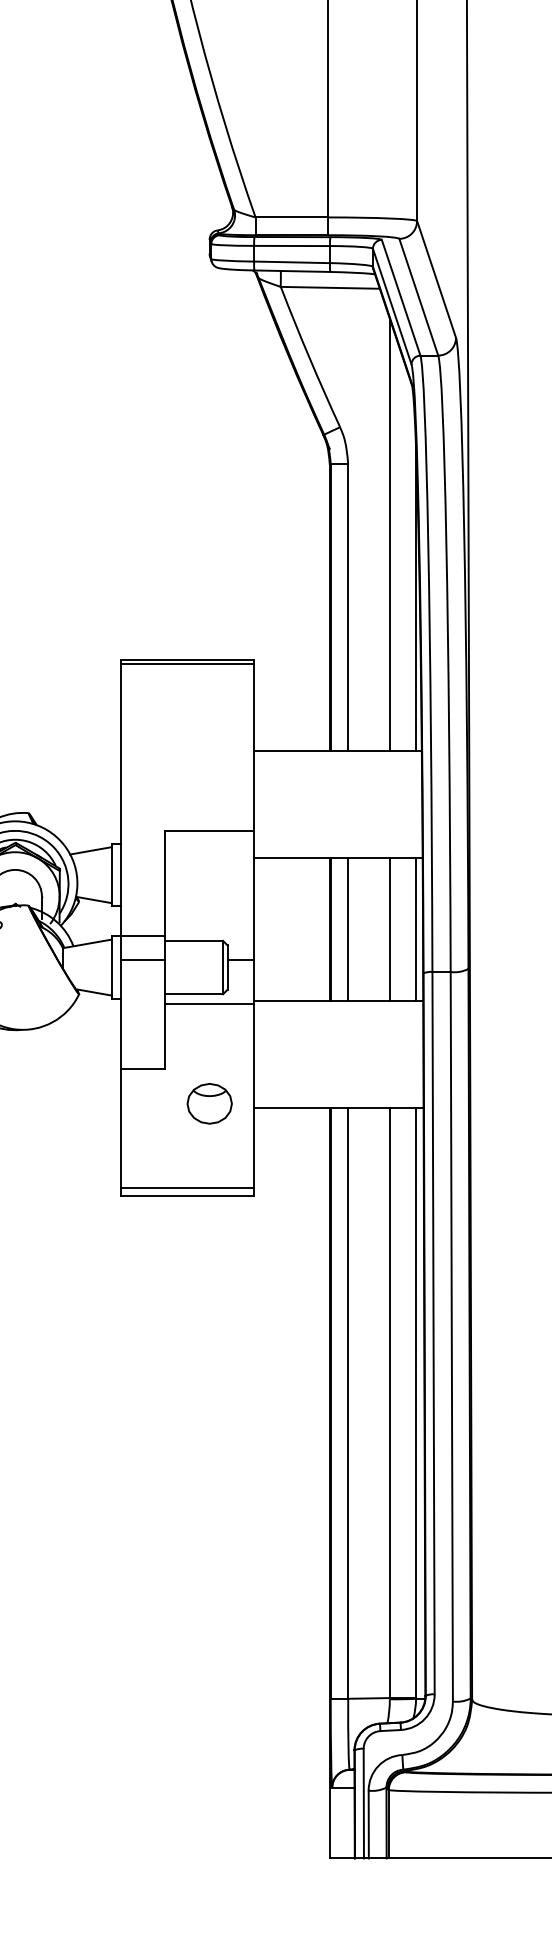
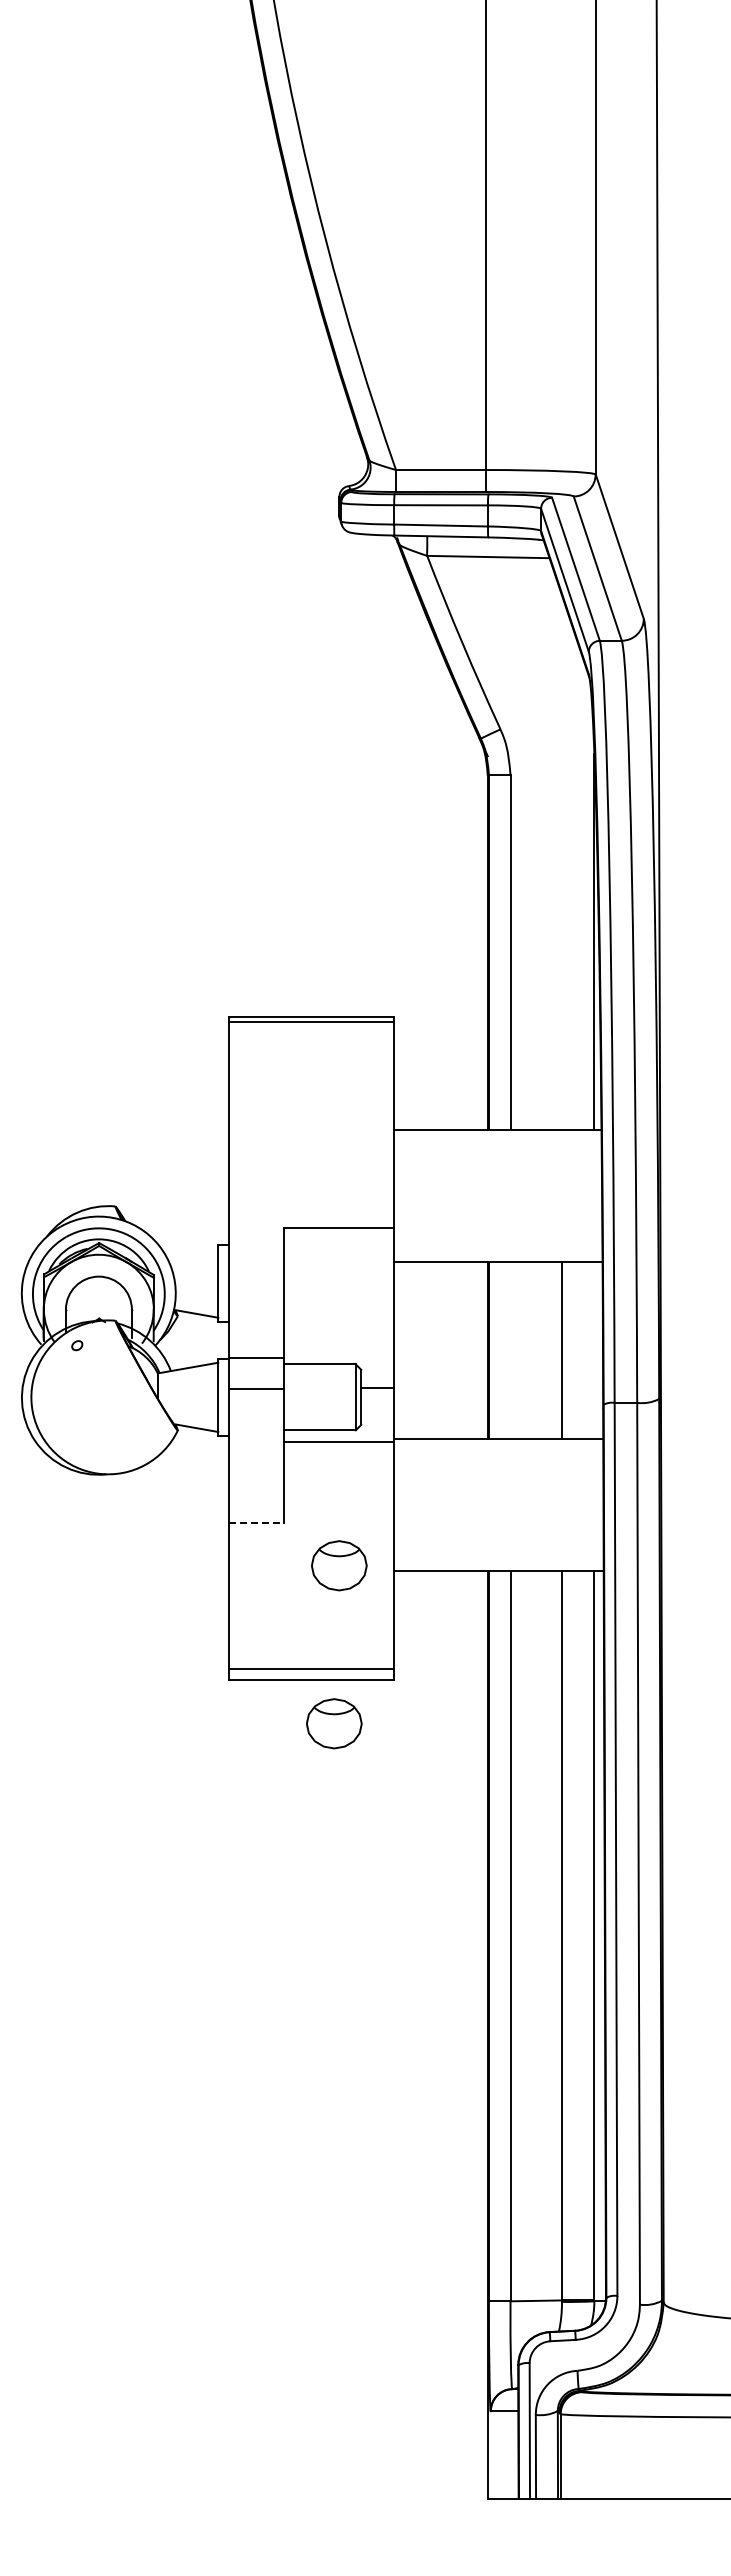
line: (389, 534) -> (561, 862), removed
line: (90, 850) -> (192, 1252), removed
line: (348, 929) -> (510, 1350), removed
line: (416, 929) -> (594, 1350), removed
line: (143, 1068) -> (257, 1522), solid -> dashed
part: (205, 1231) -> (334, 1723), added

